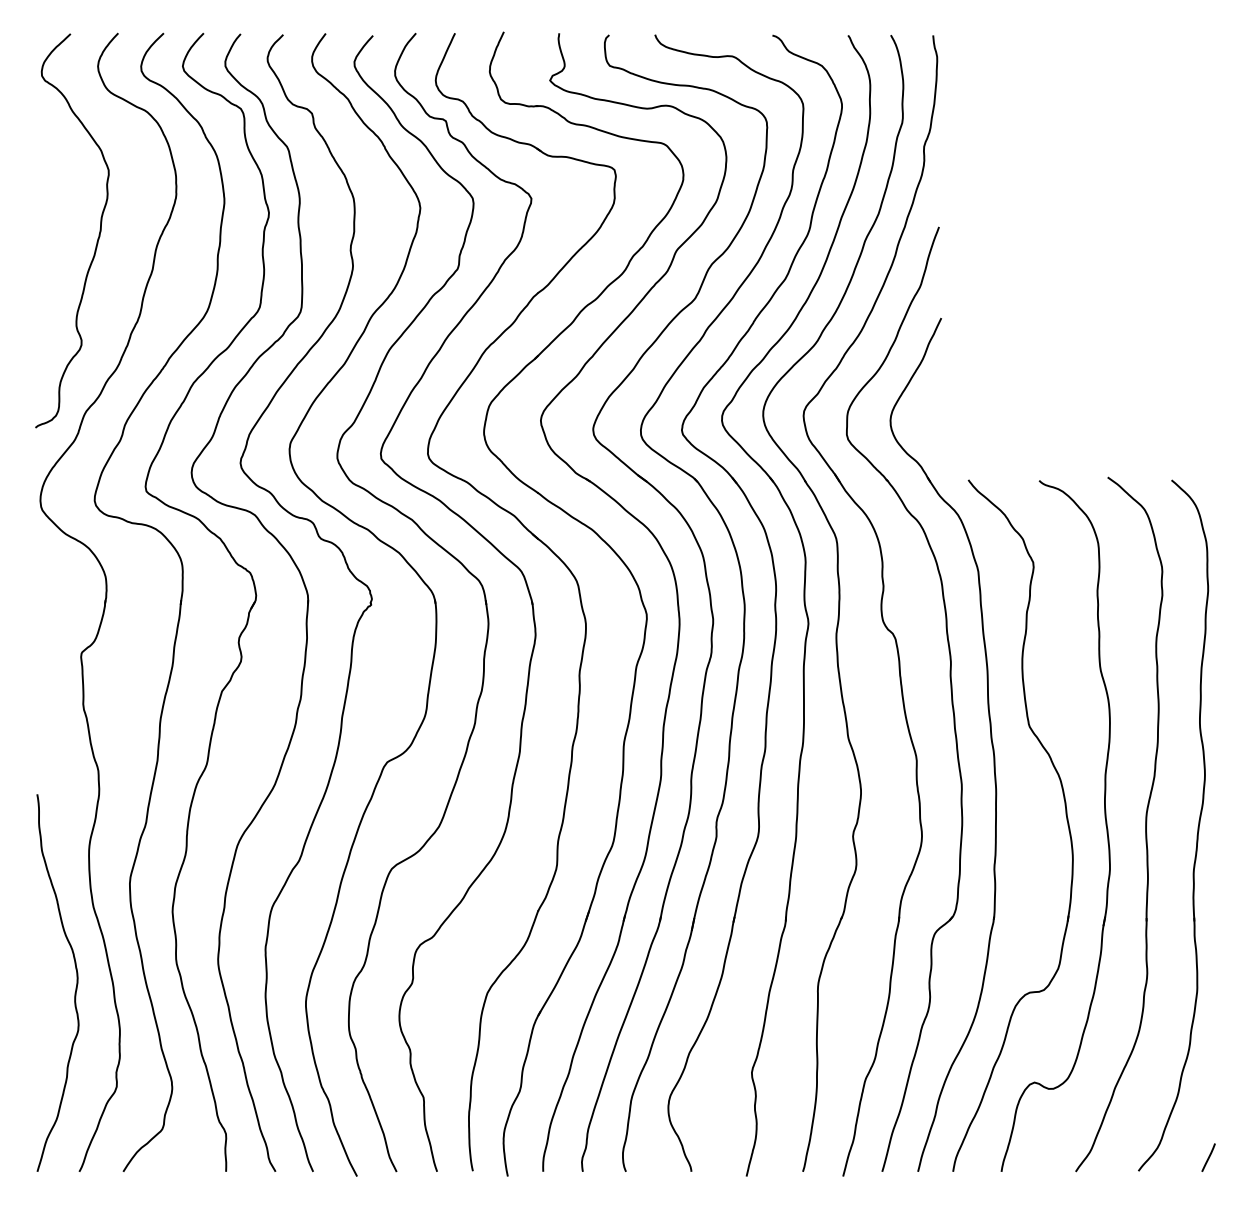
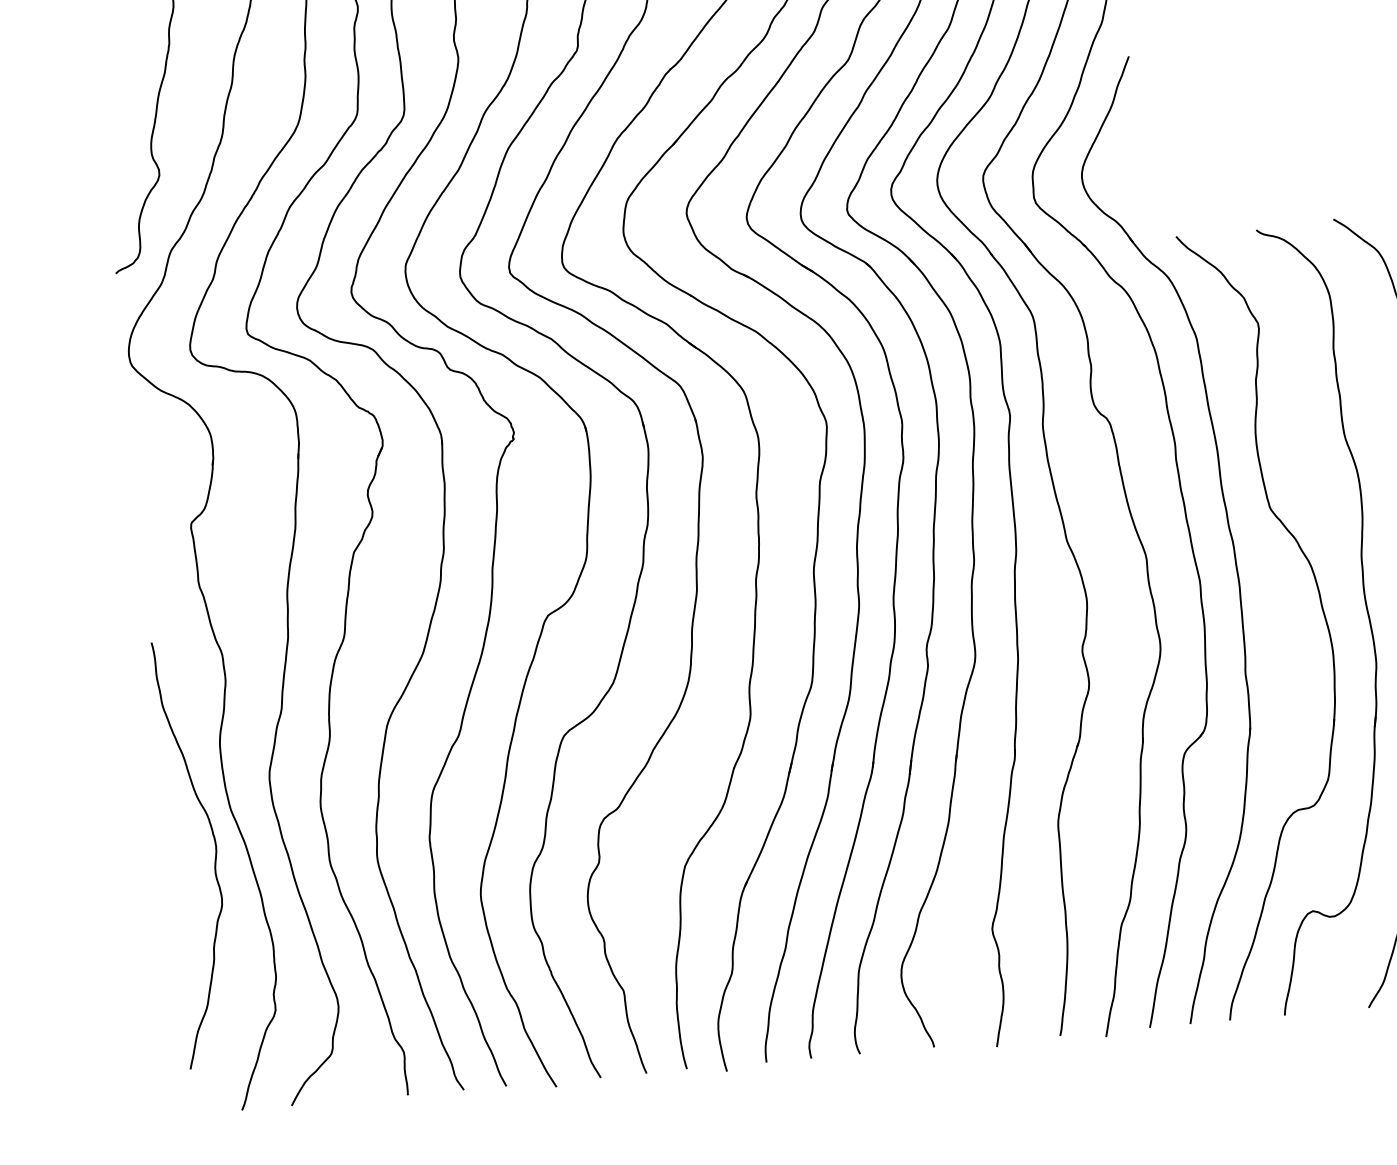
curve: (75, 987) -> (214, 857), moved

